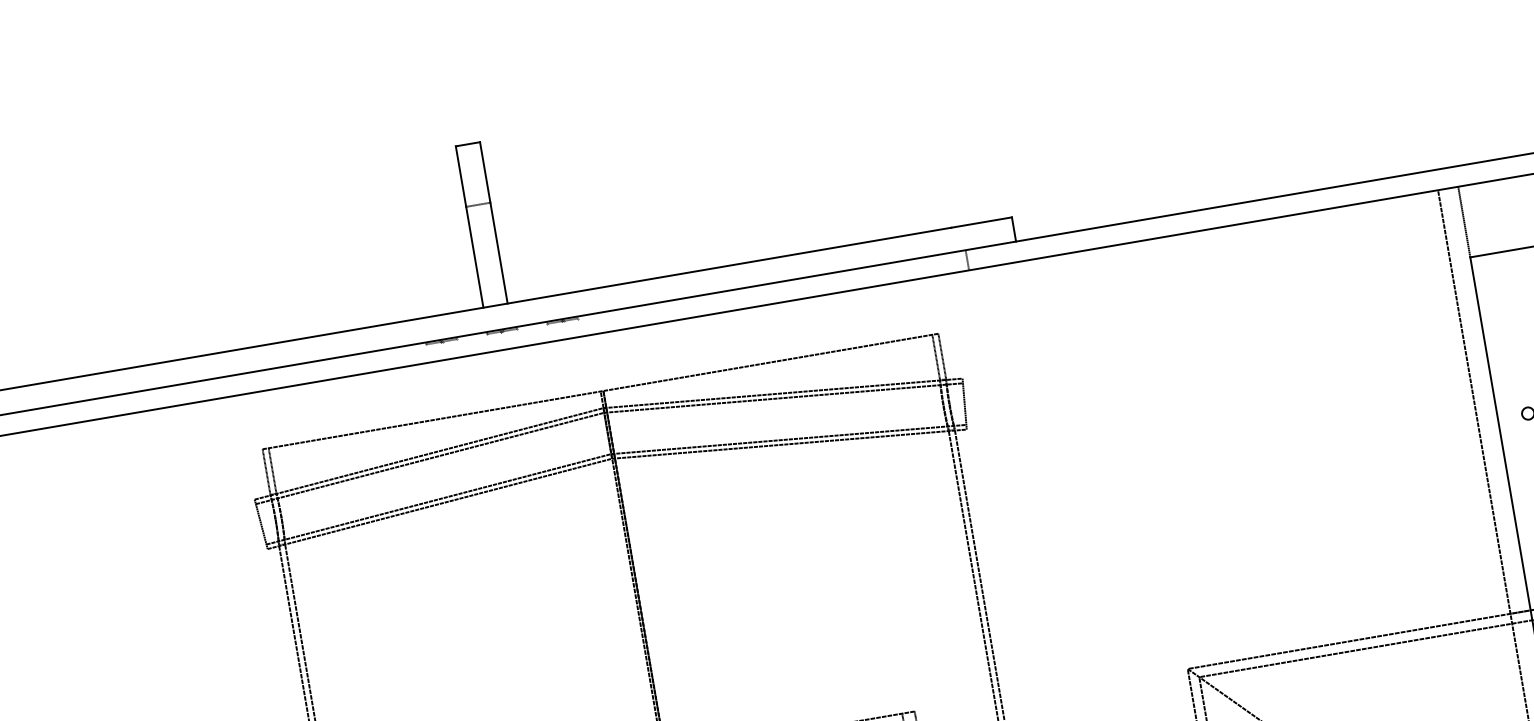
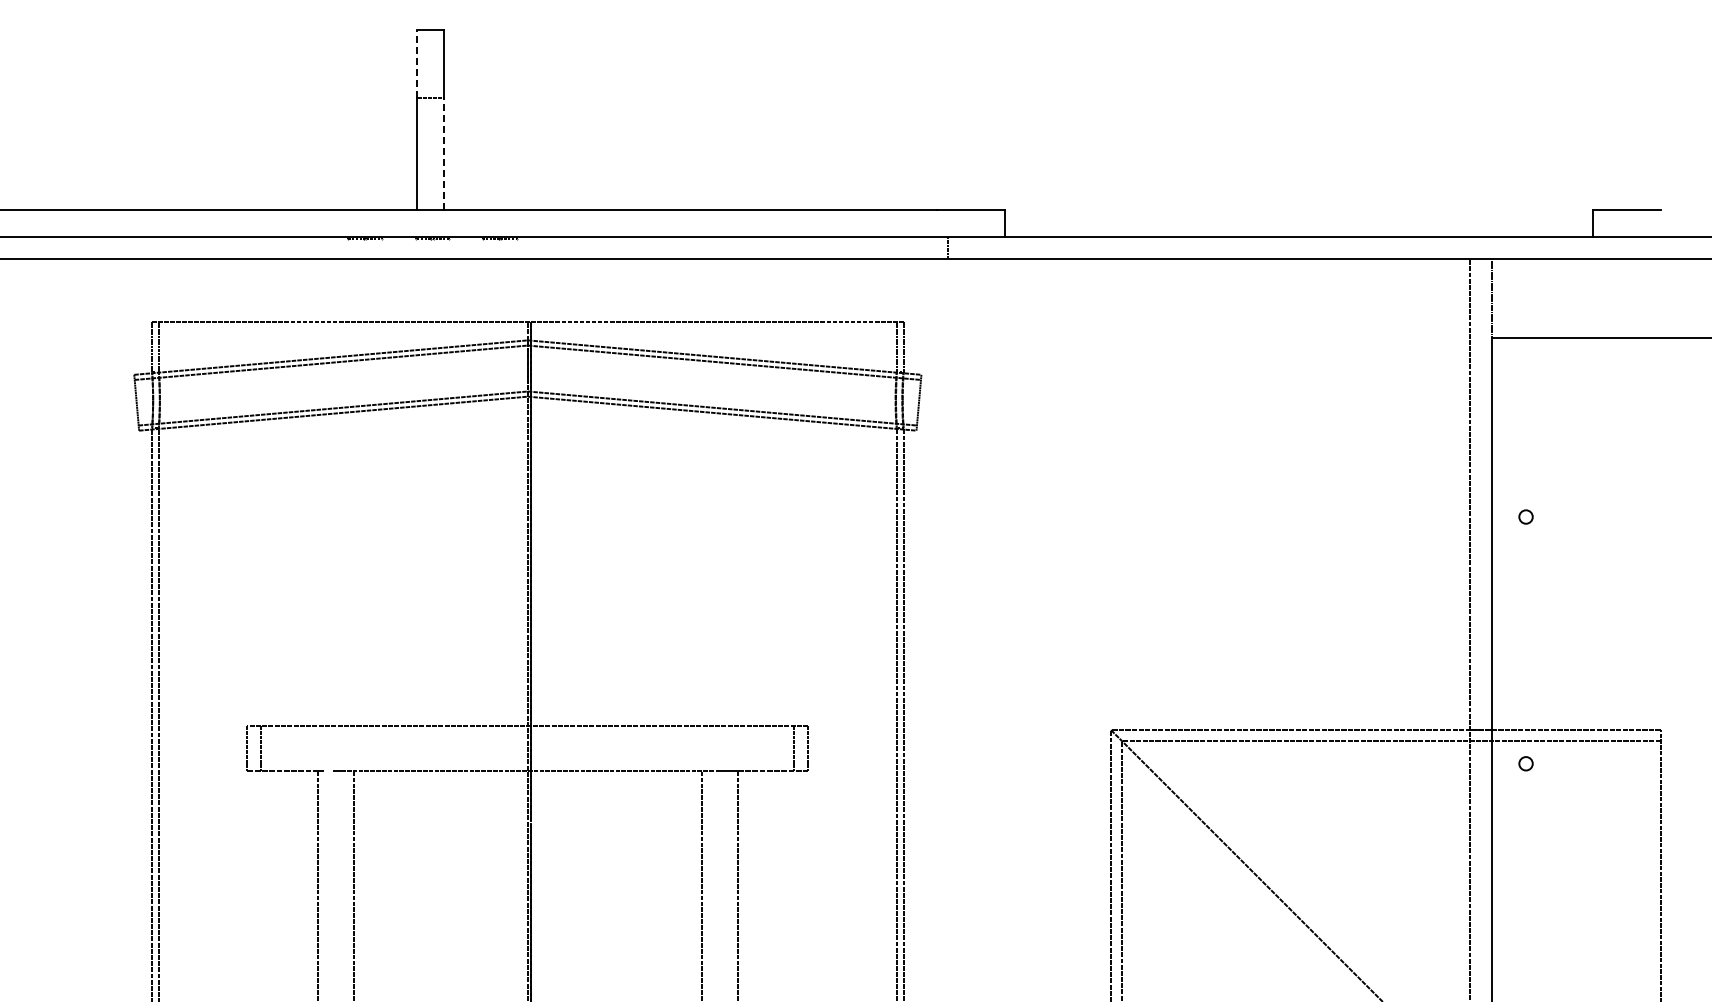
line: (460, 176) -> (416, 63), solid -> dashed
line: (498, 253) -> (443, 153), solid -> dashed

